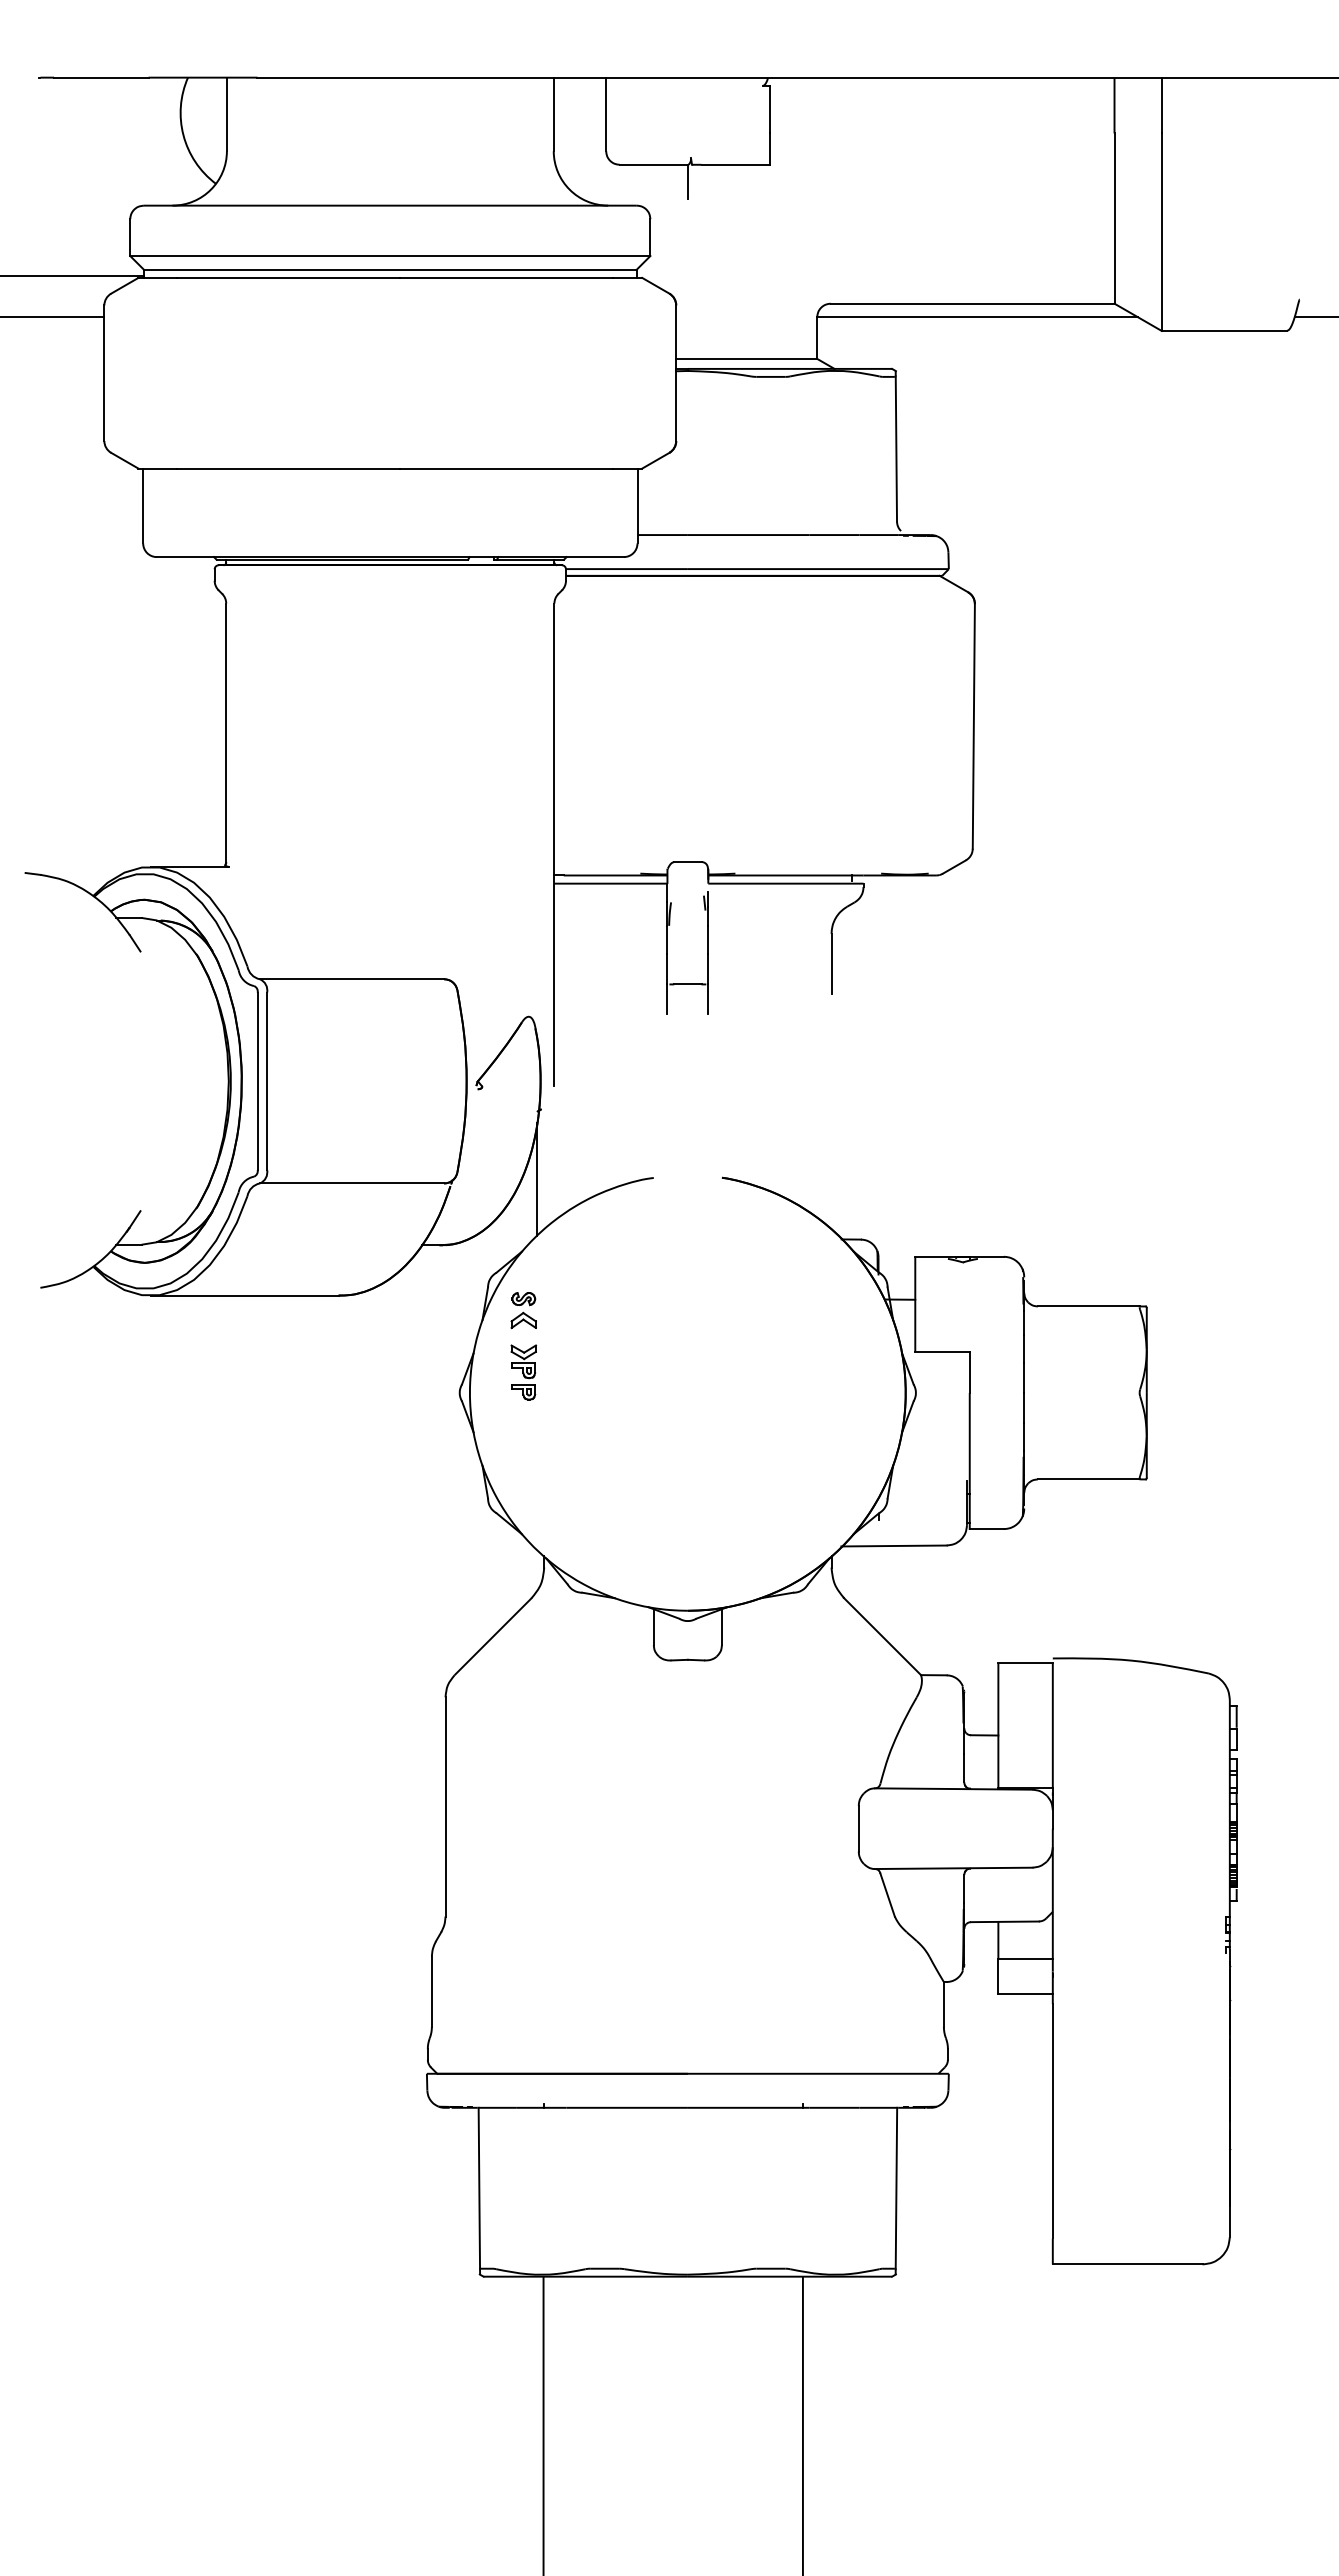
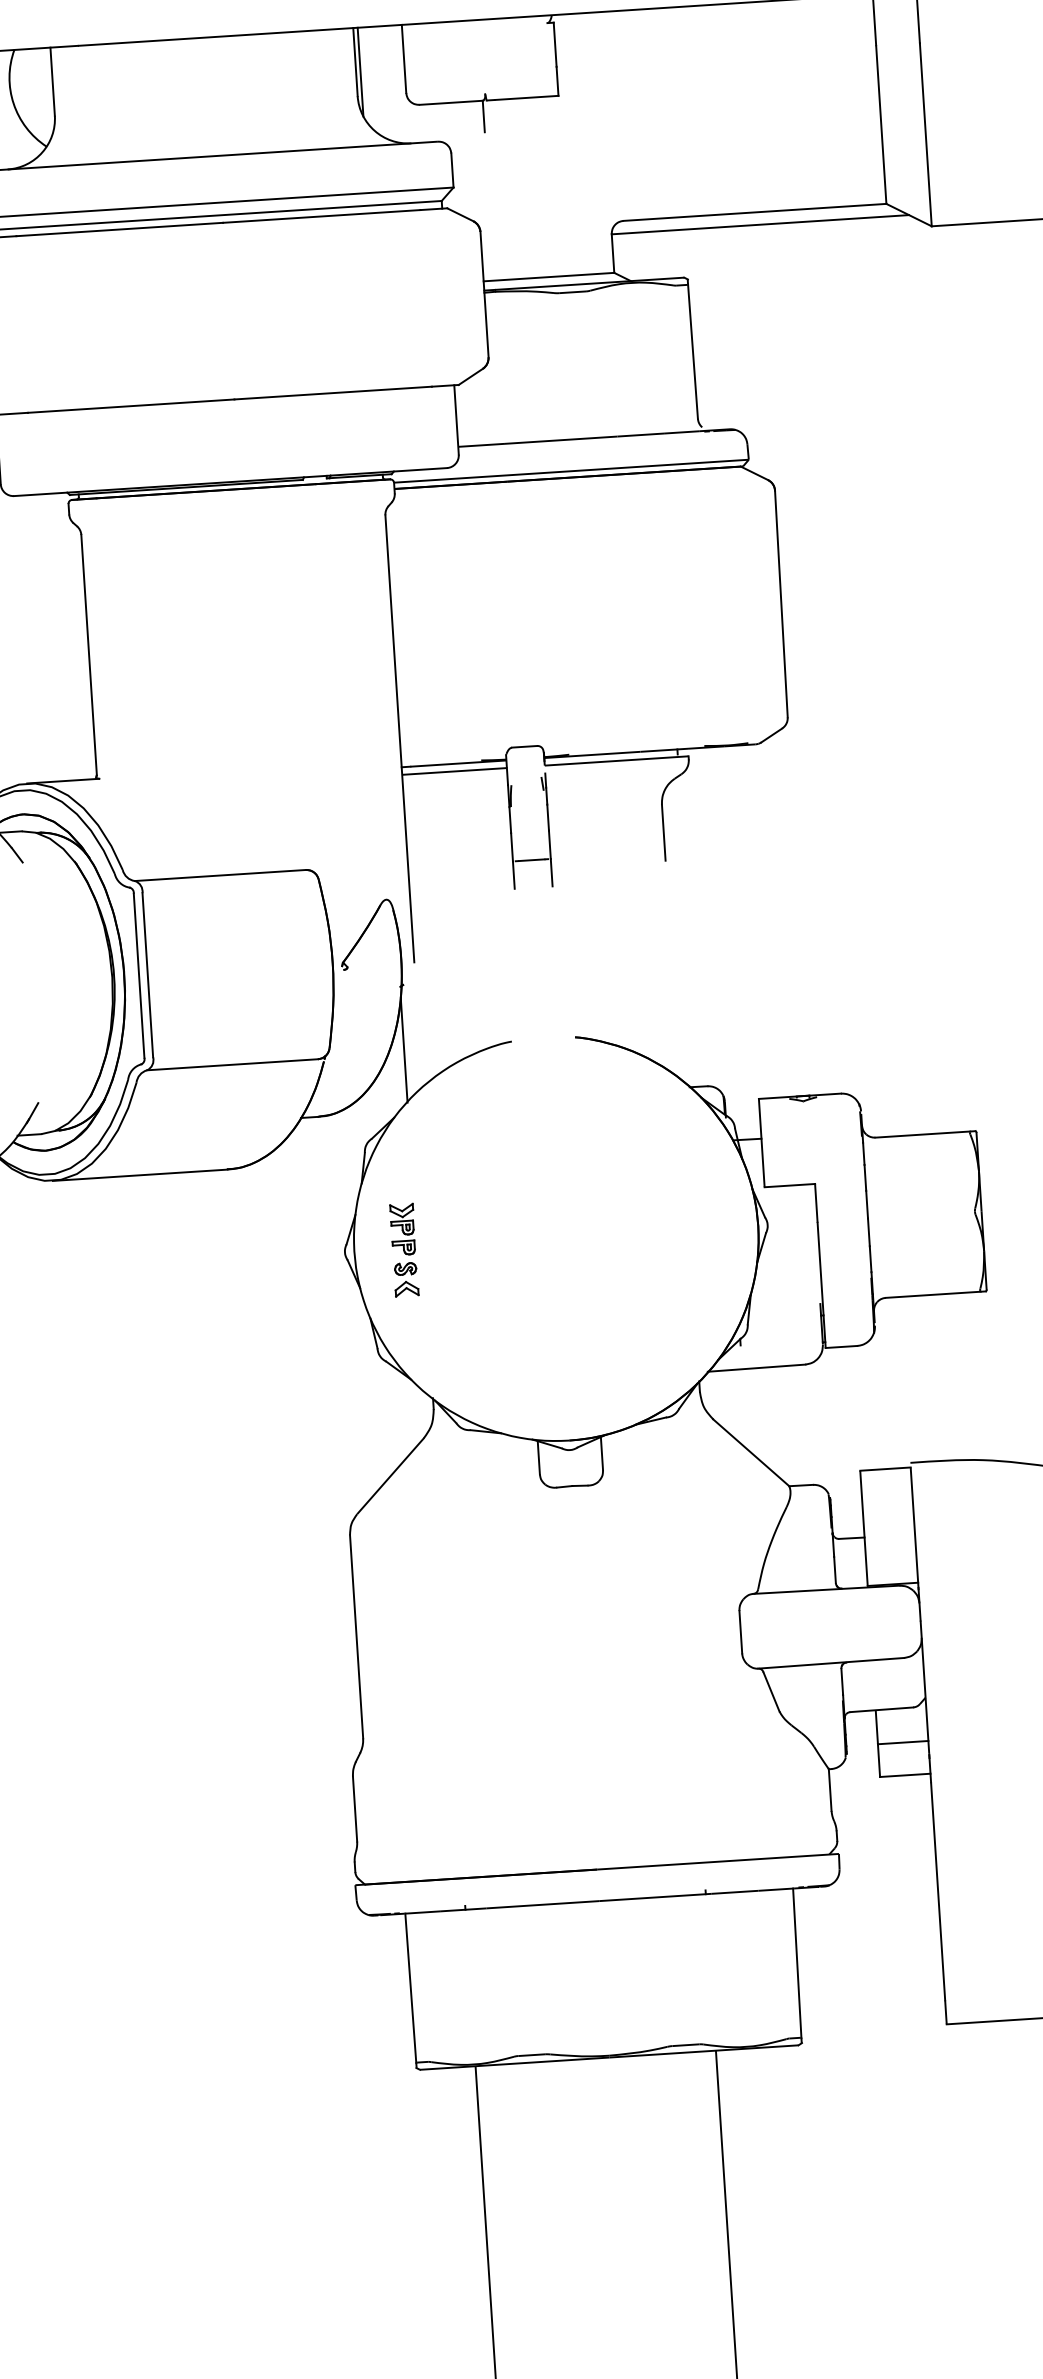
line: (558, 125) -> (360, 72), added
part: (523, 1310) -> (406, 1279), moved

